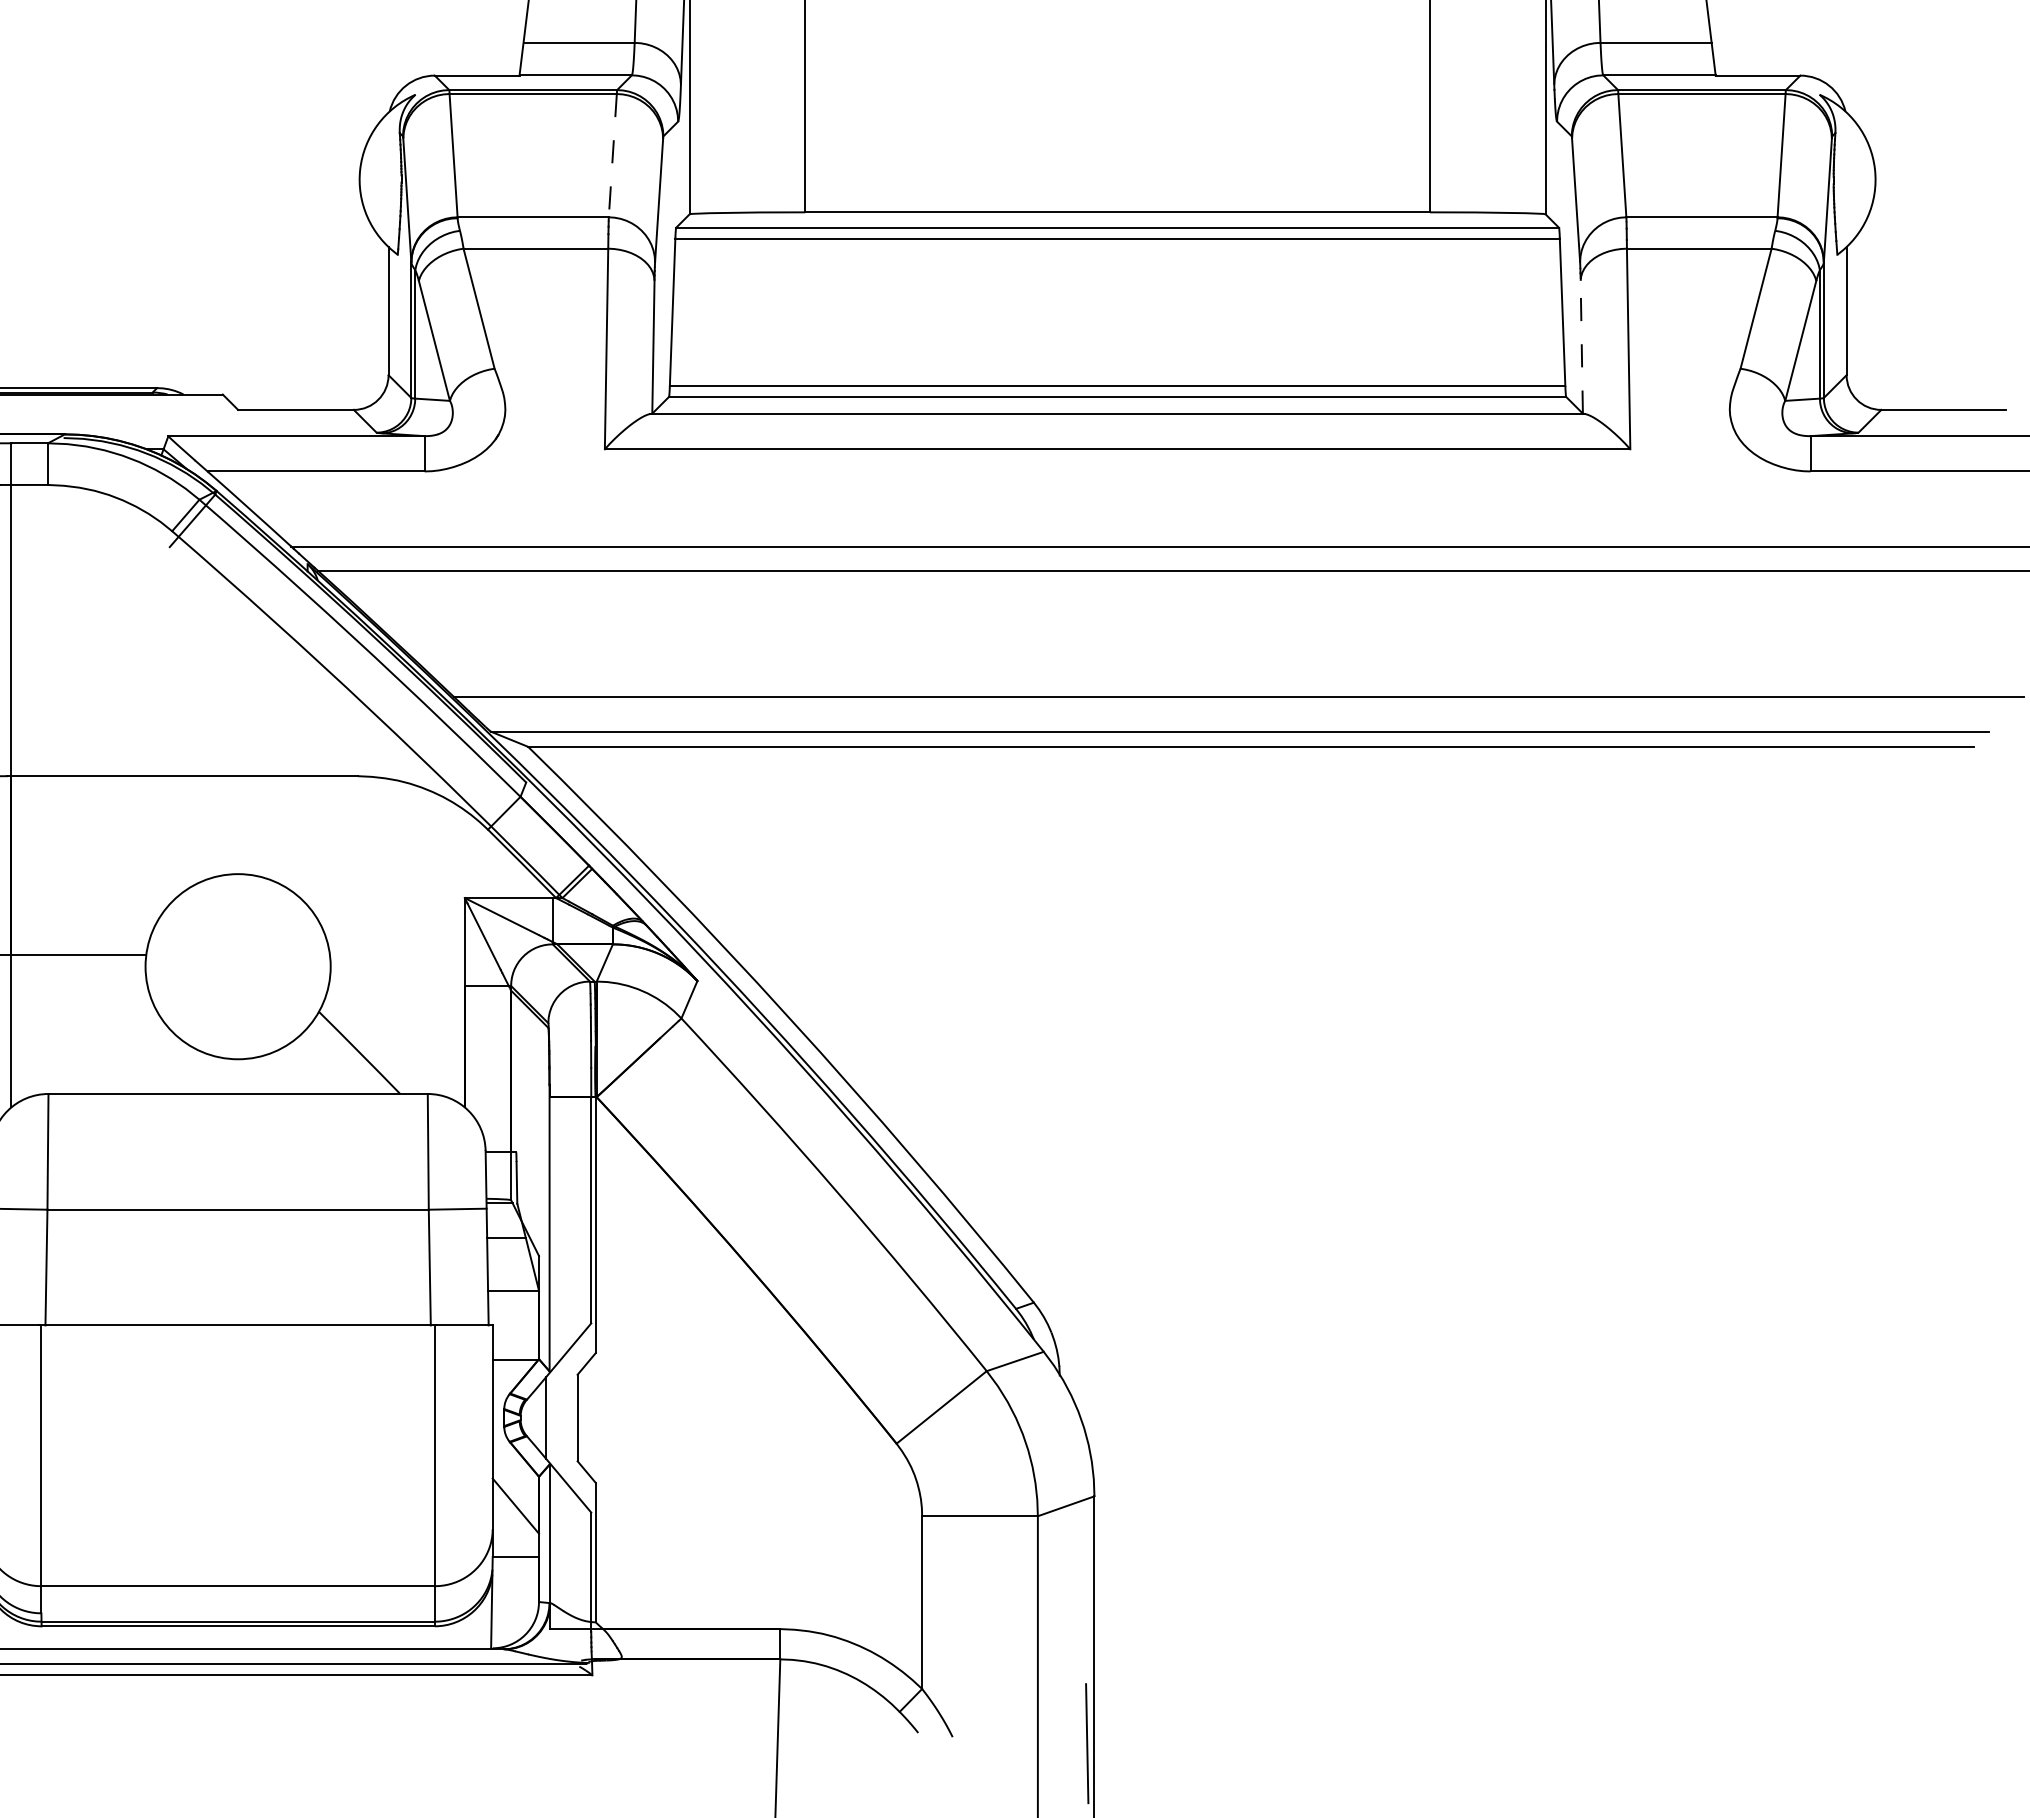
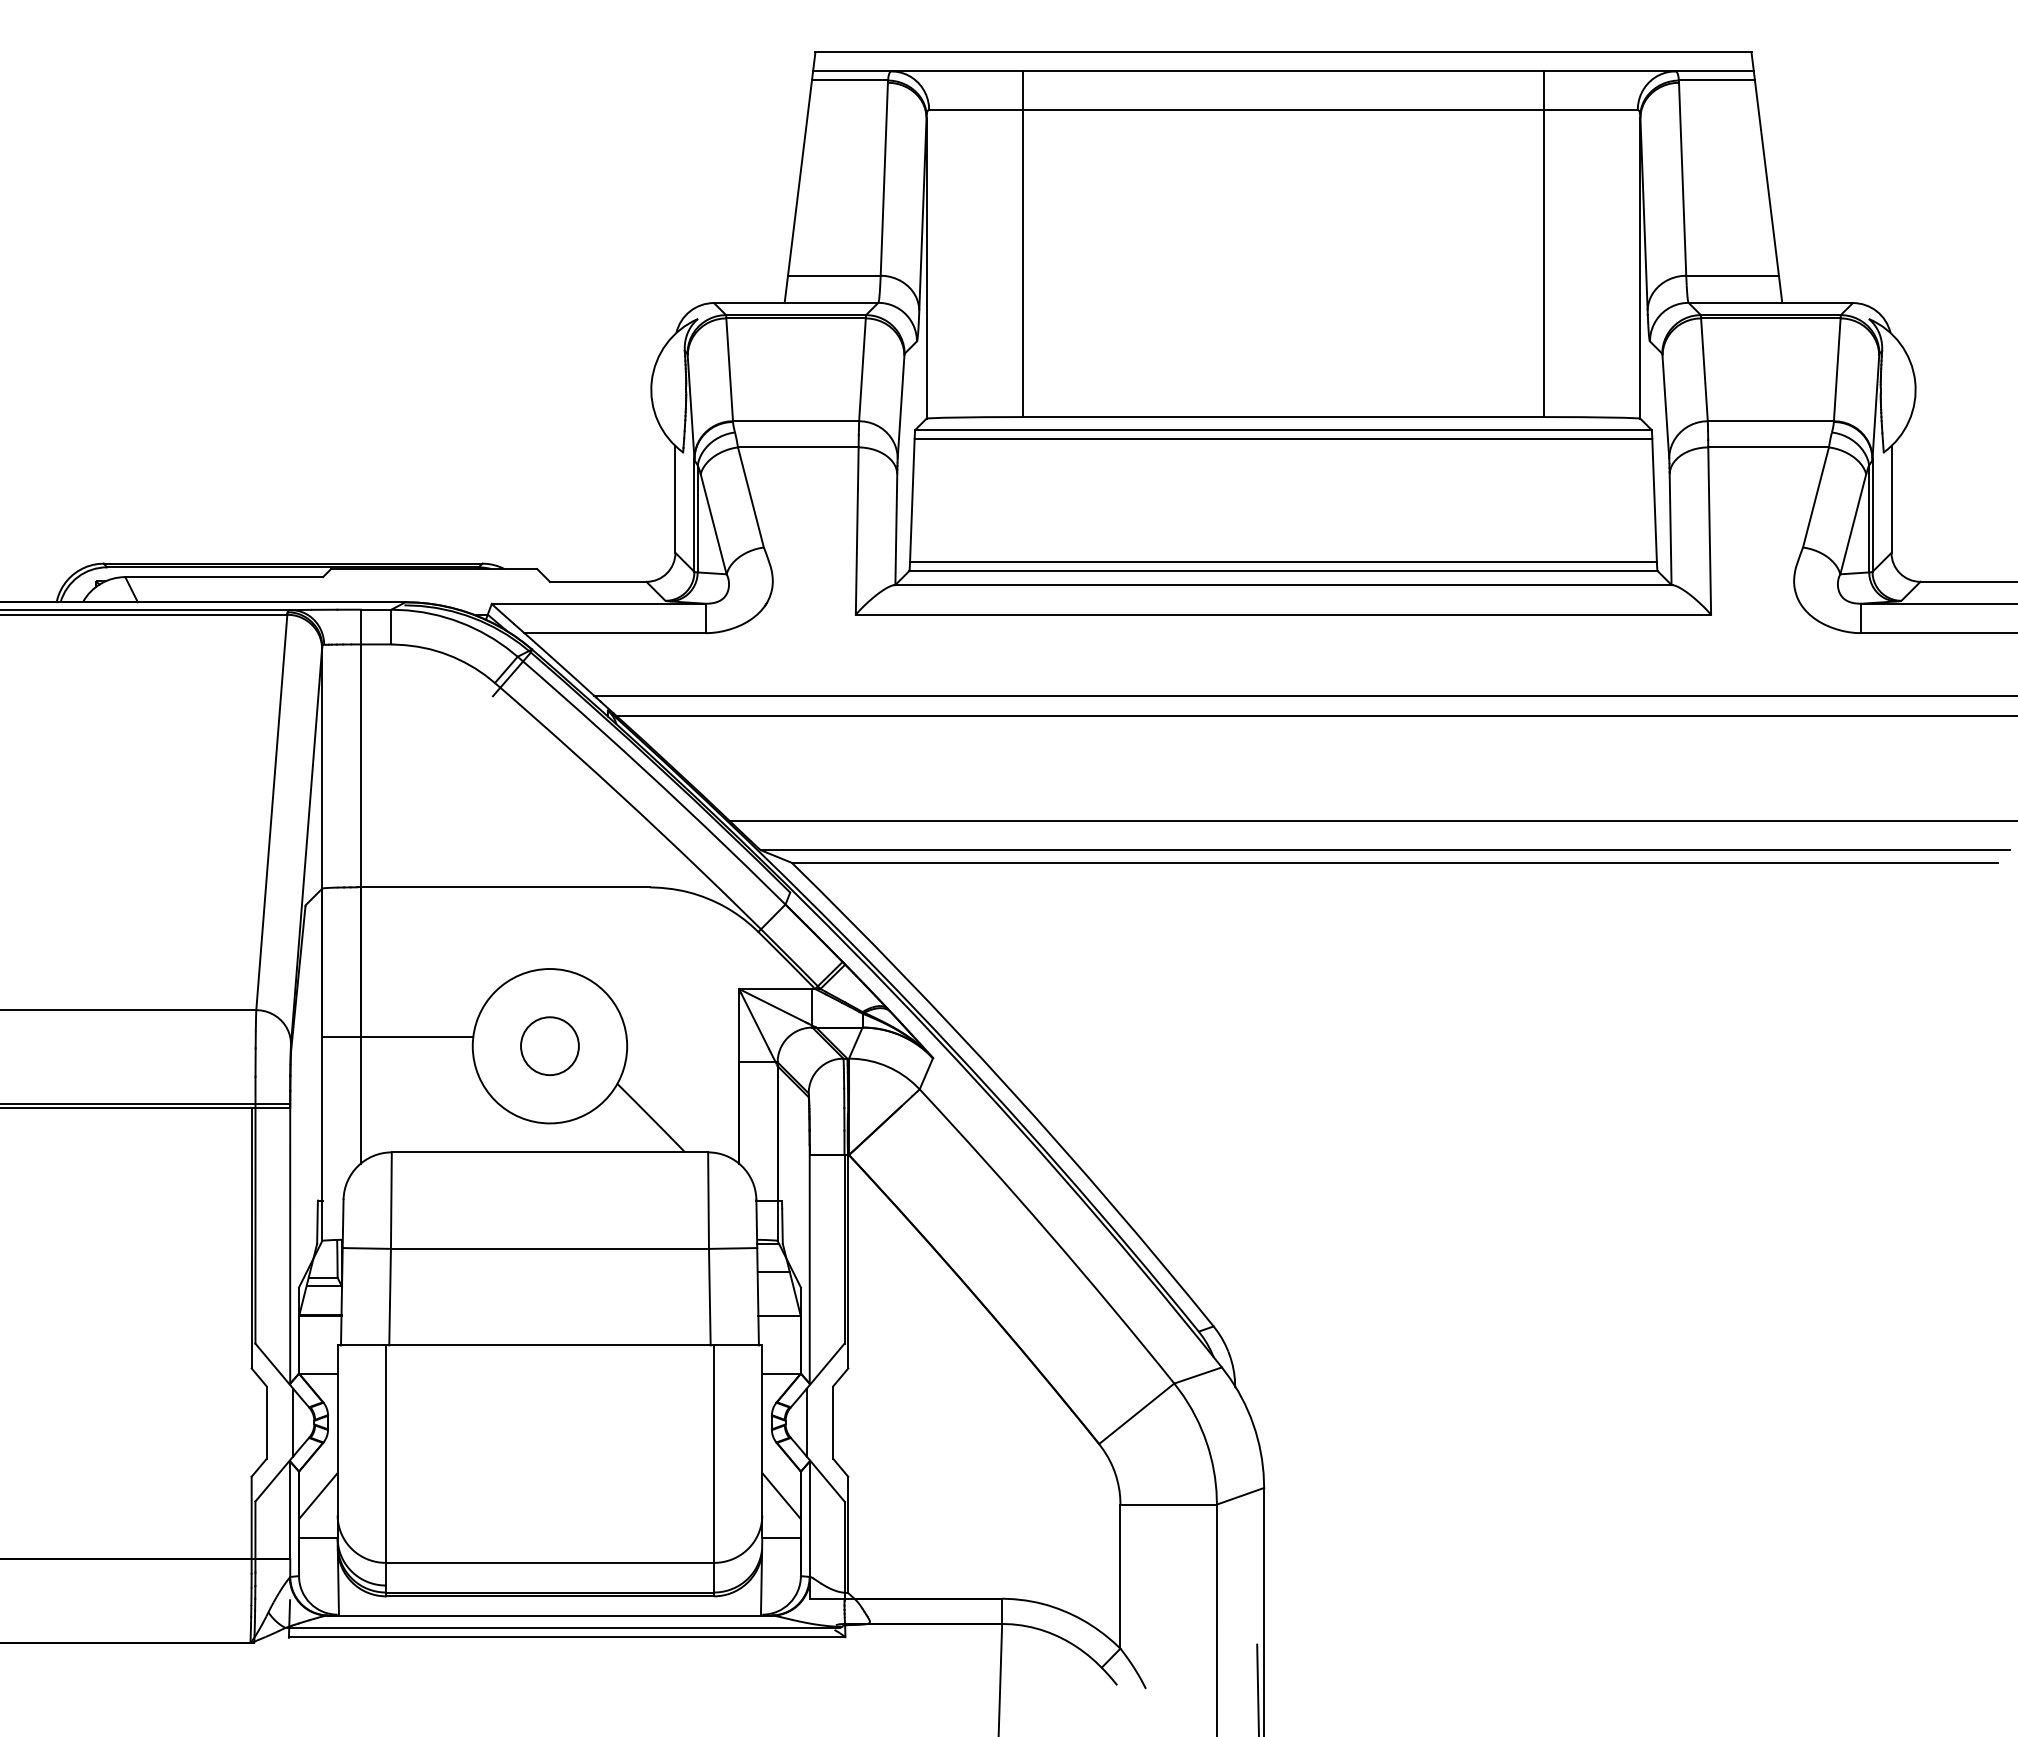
line: (612, 155) -> (862, 369), dashed -> solid
line: (1581, 345) -> (1670, 528), dashed -> solid
circle: (237, 967) -> (549, 1046), added

